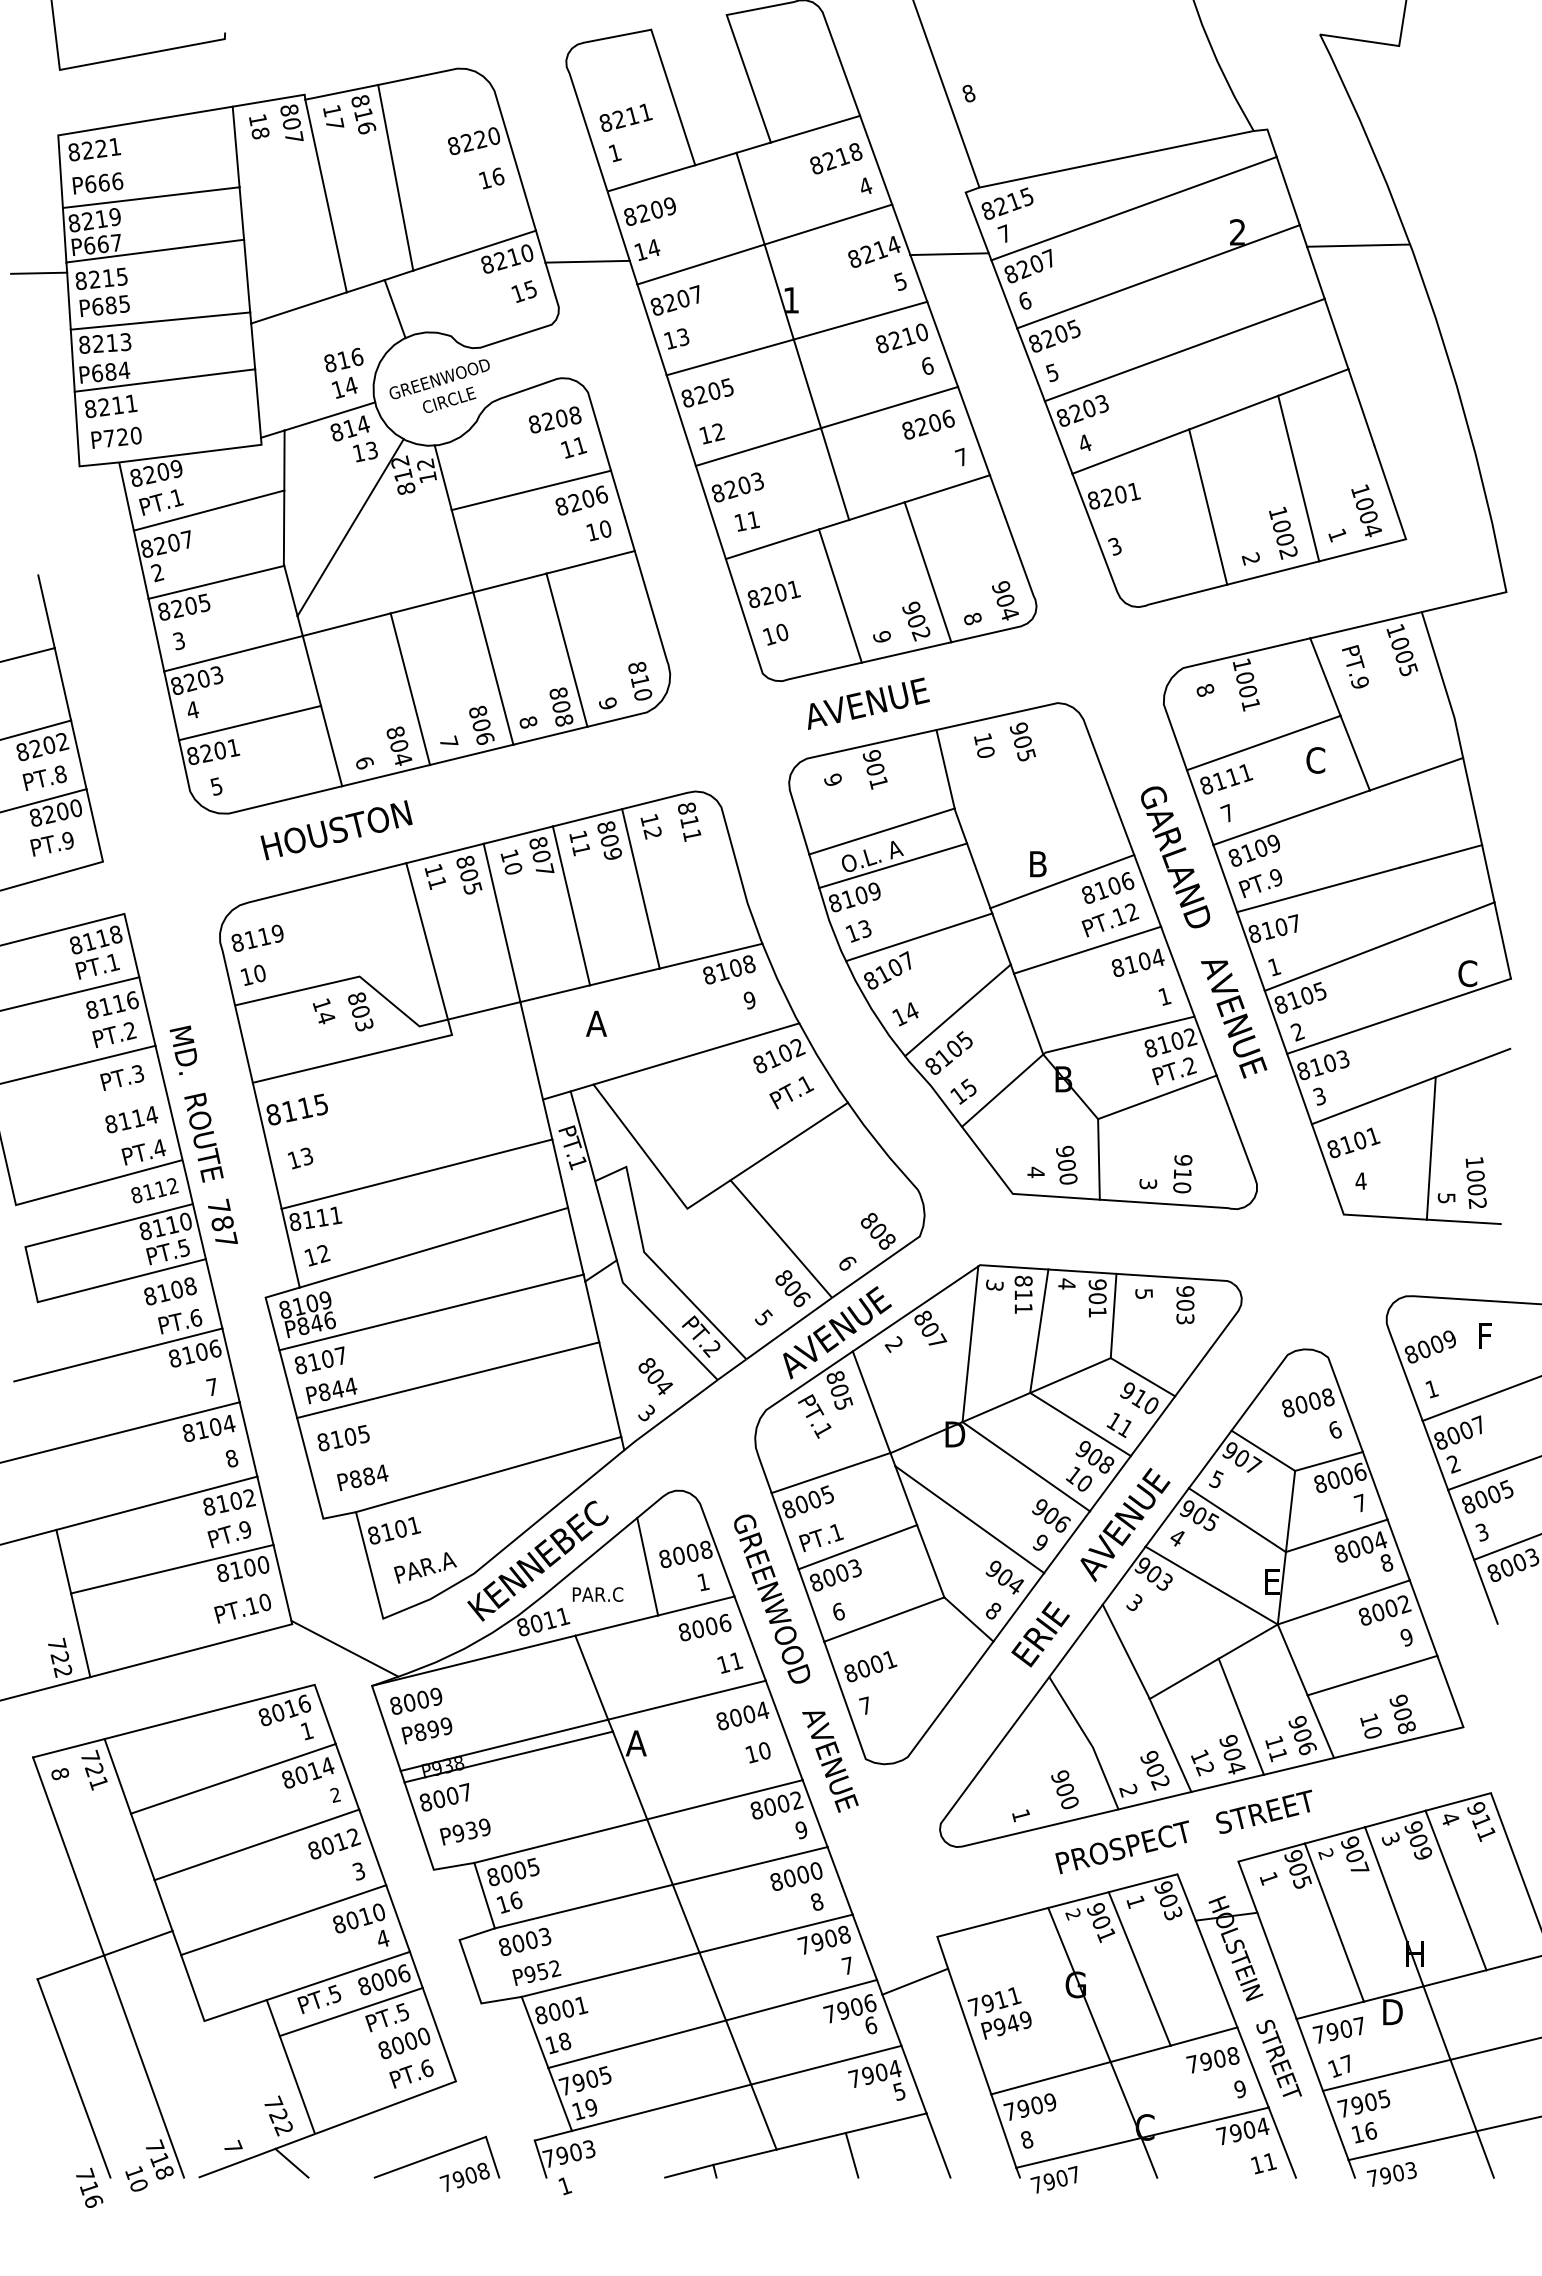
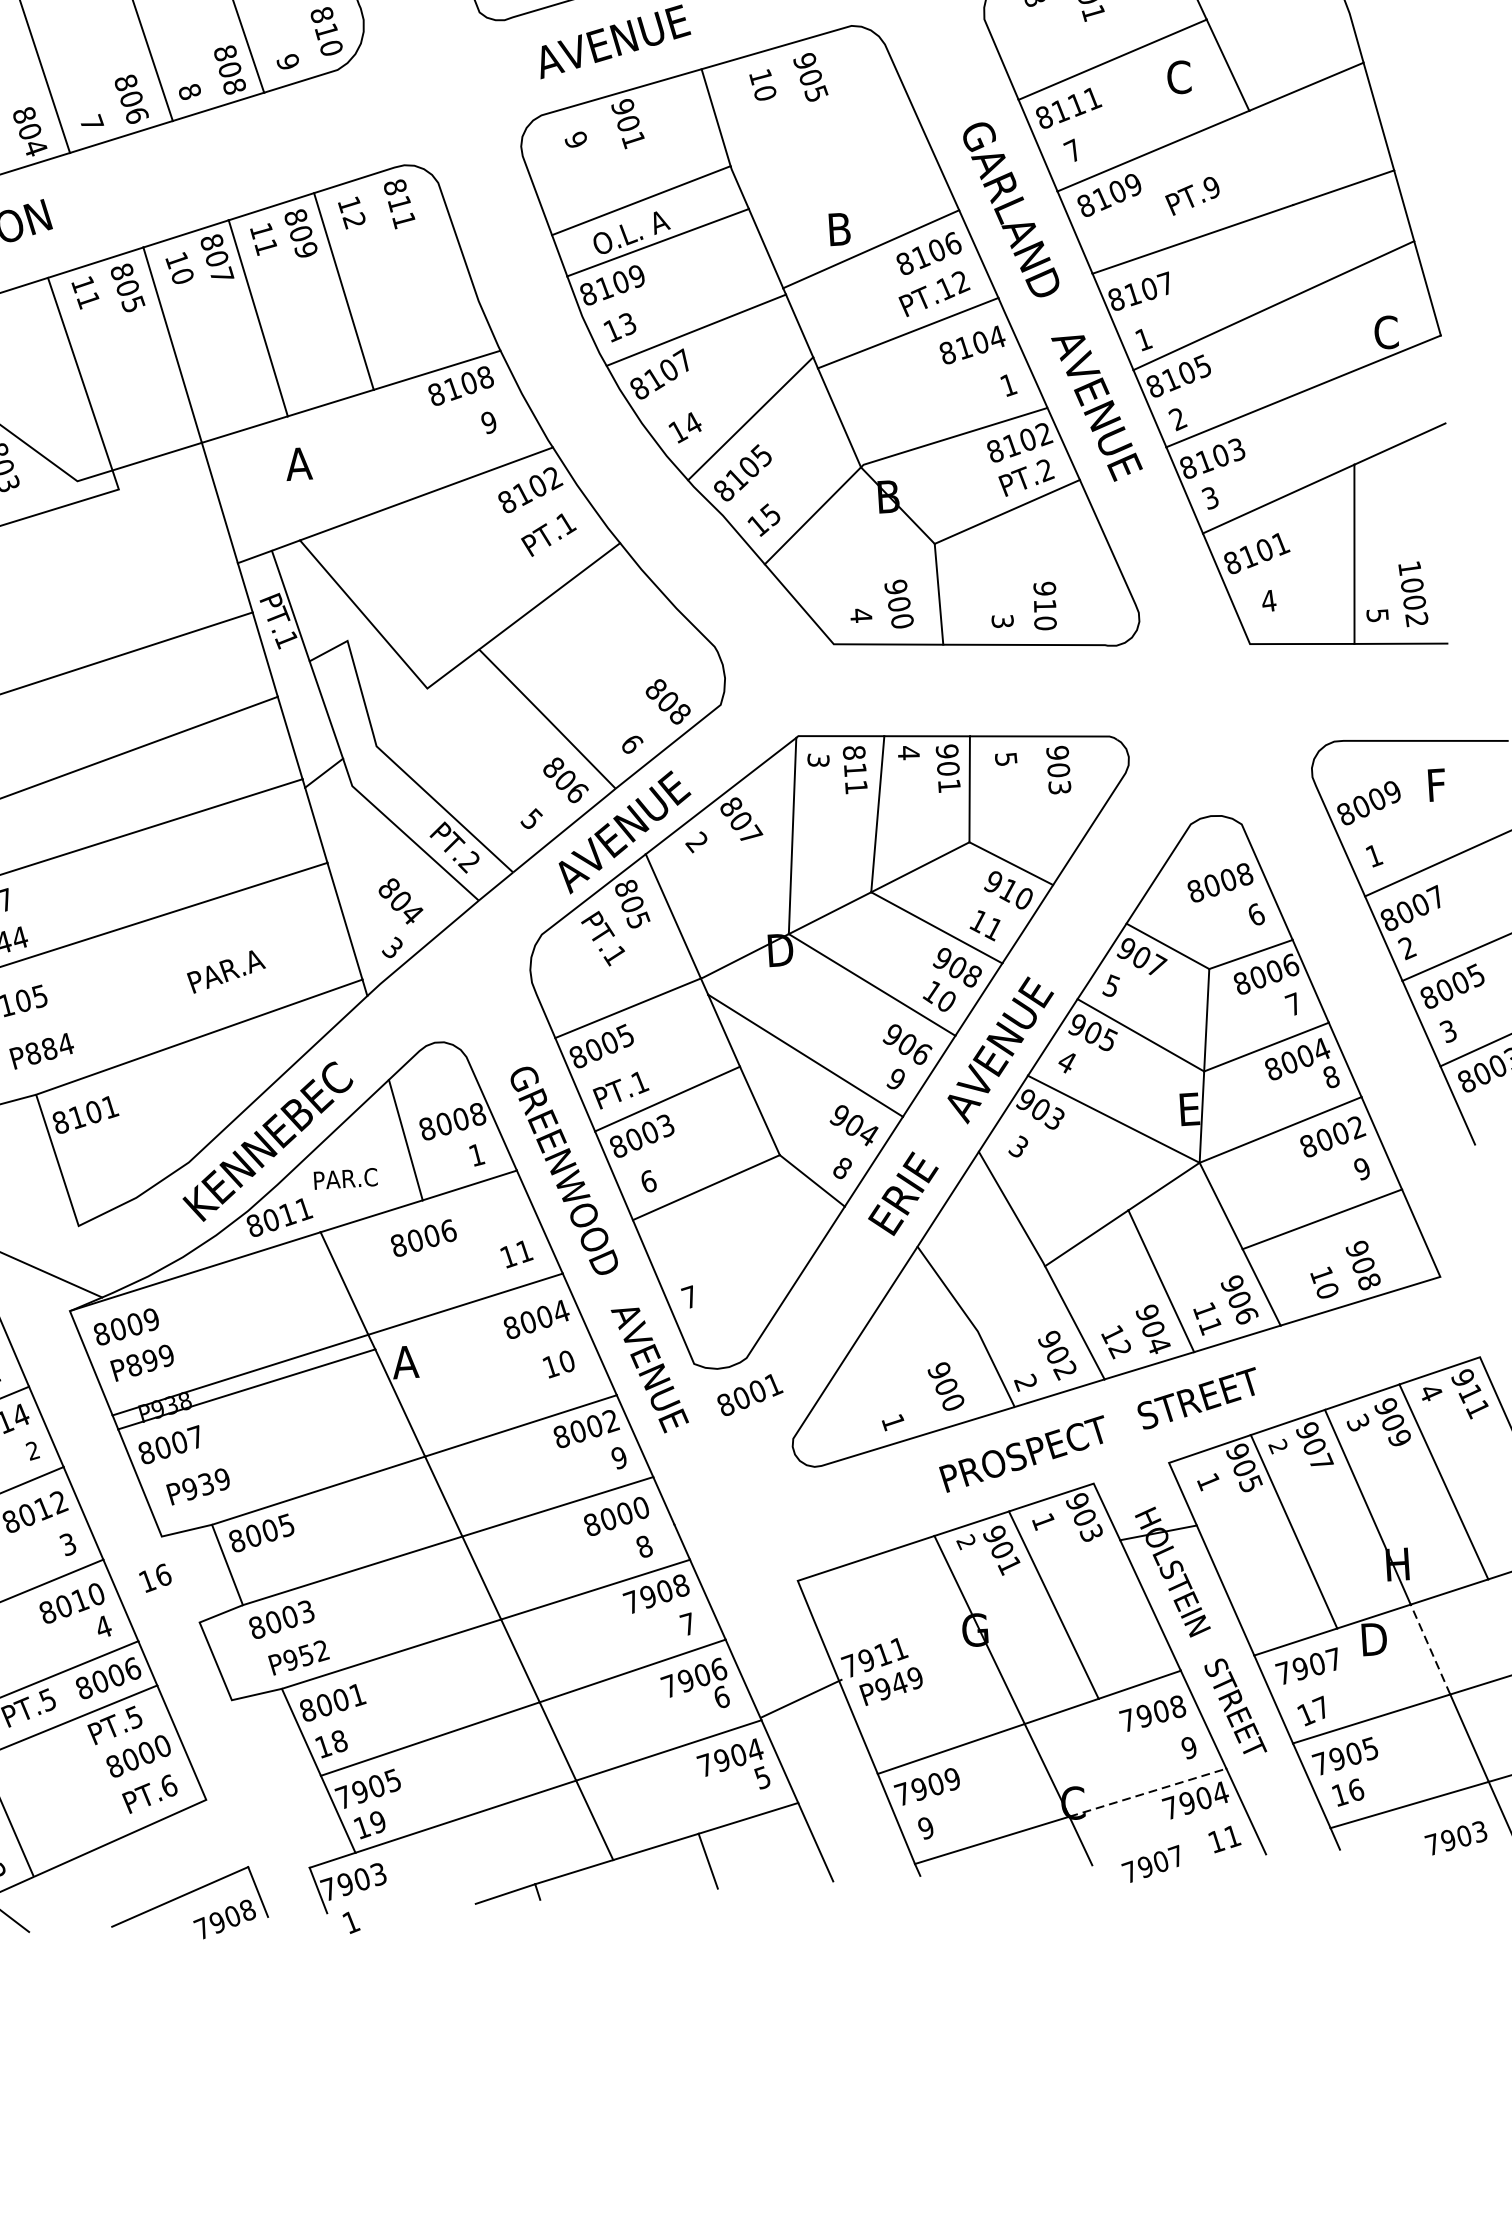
text: (1260, 883) -> (1192, 196), moved
text: (425, 1567) -> (226, 971), moved
text: (704, 1627) -> (423, 1238), moved
text: (870, 1666) -> (749, 1394), moved
text: (509, 1902) -> (155, 1578), moved
line: (915, 1981) -> (801, 1698), moved
line: (1436, 2022) -> (1429, 1648), solid -> dashed
line: (1205, 2122) -> (1148, 1792), solid -> dashed
text: (1026, 2139) -> (925, 1827), 8 -> 9
text: (1391, 2174) -> (1455, 1838), moved
text: (1053, 2179) -> (1150, 1863), moved

